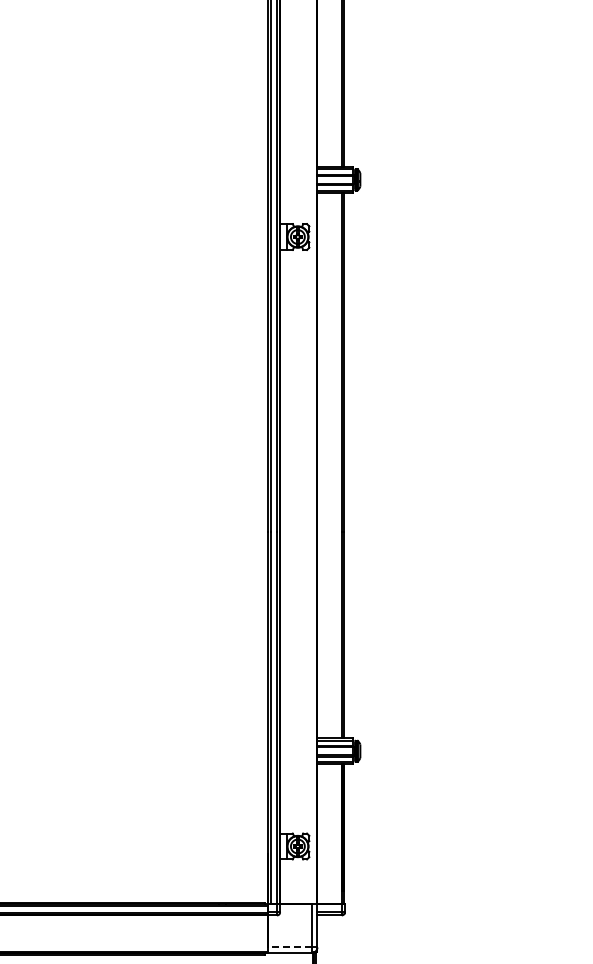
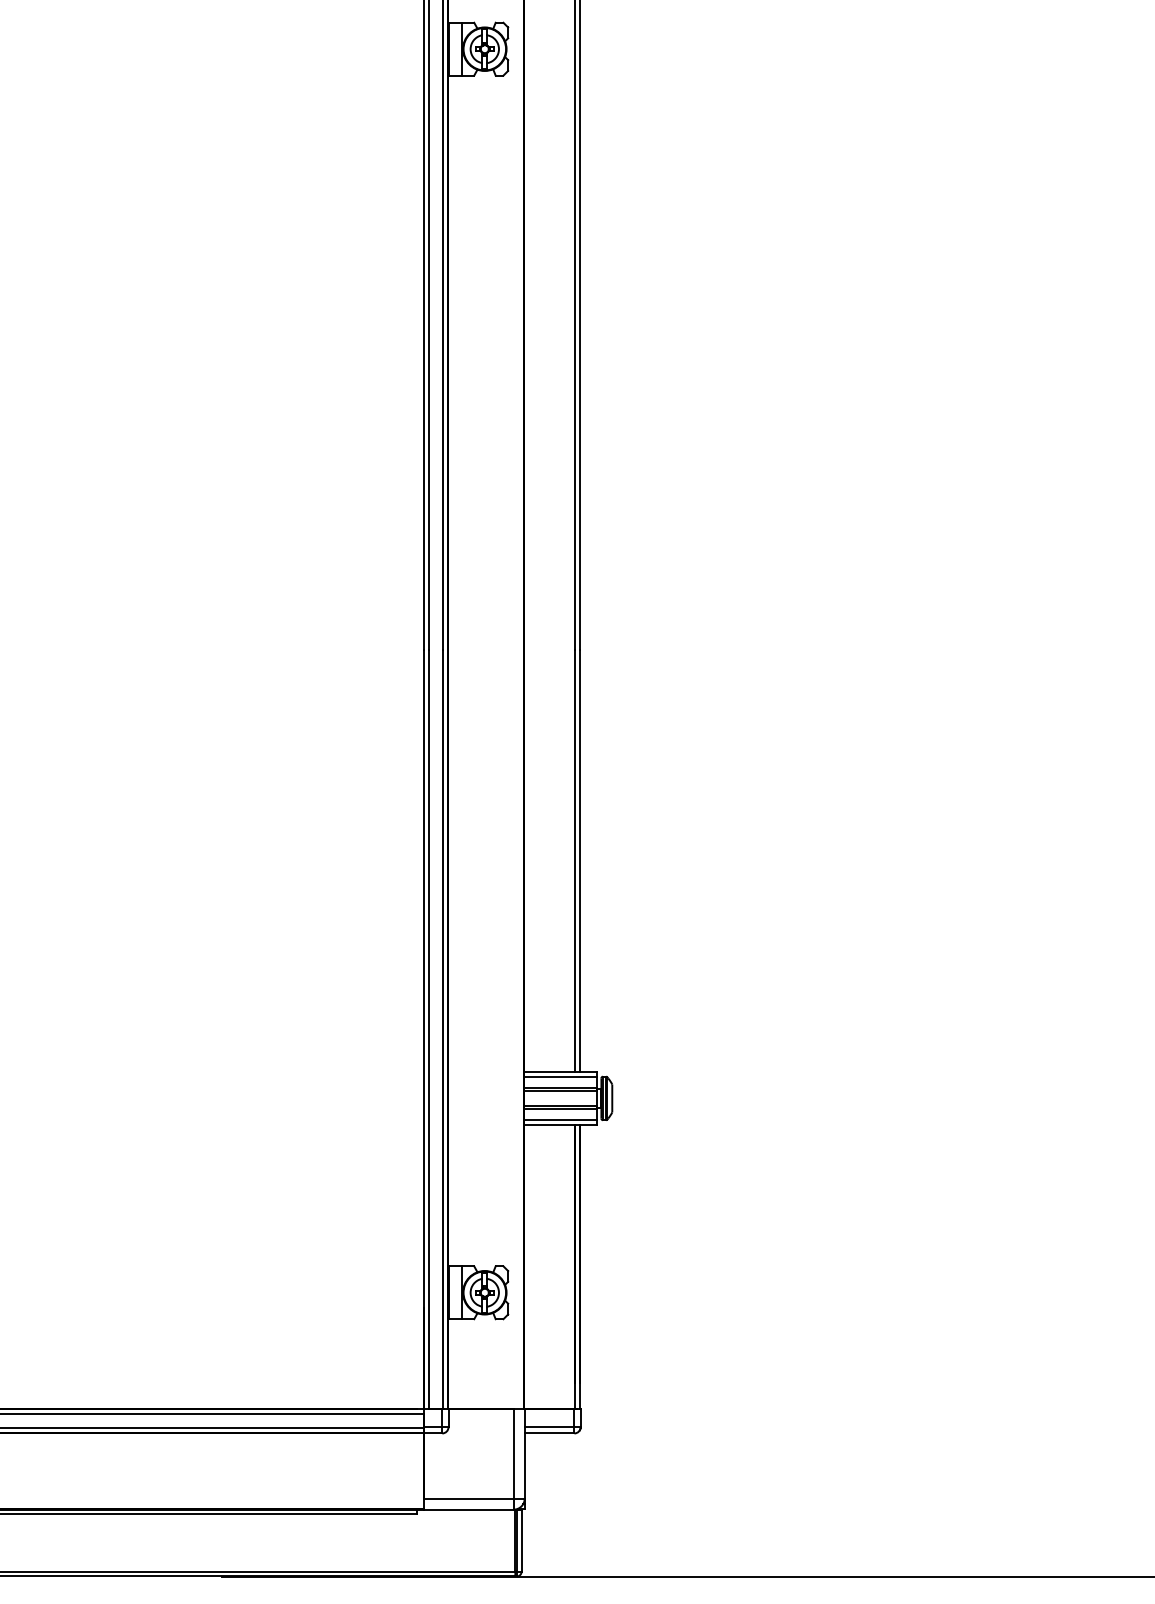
line: (290, 947) -> (469, 1498), dashed -> solid

